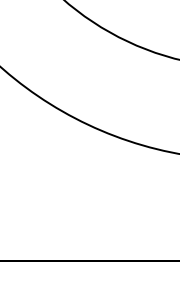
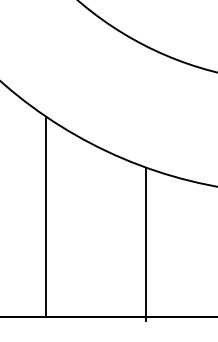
line: (38, 178) -> (46, 216), added
line: (120, 201) -> (145, 244), added

